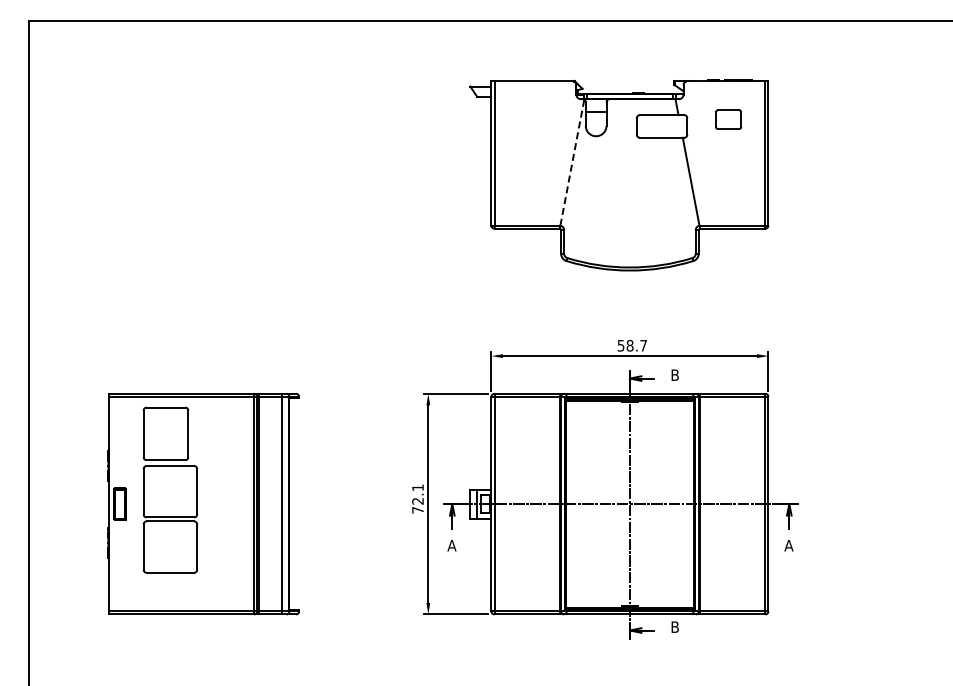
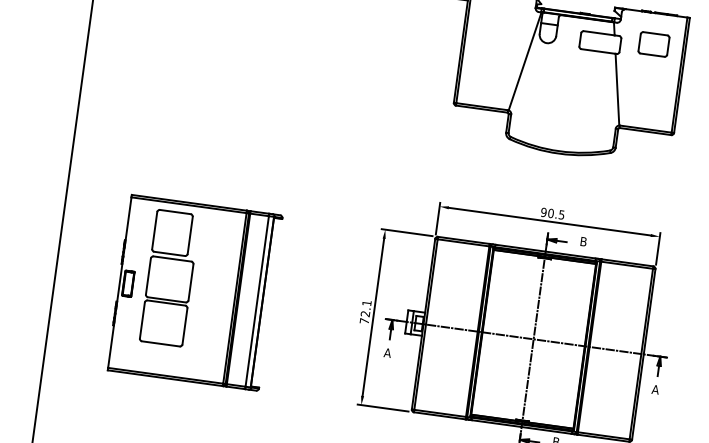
part: (728, 119) -> (653, 44), size x1.43
line: (572, 162) -> (525, 61), dashed -> solid
text: (631, 345) -> (552, 213), 58.7 -> 90.5

